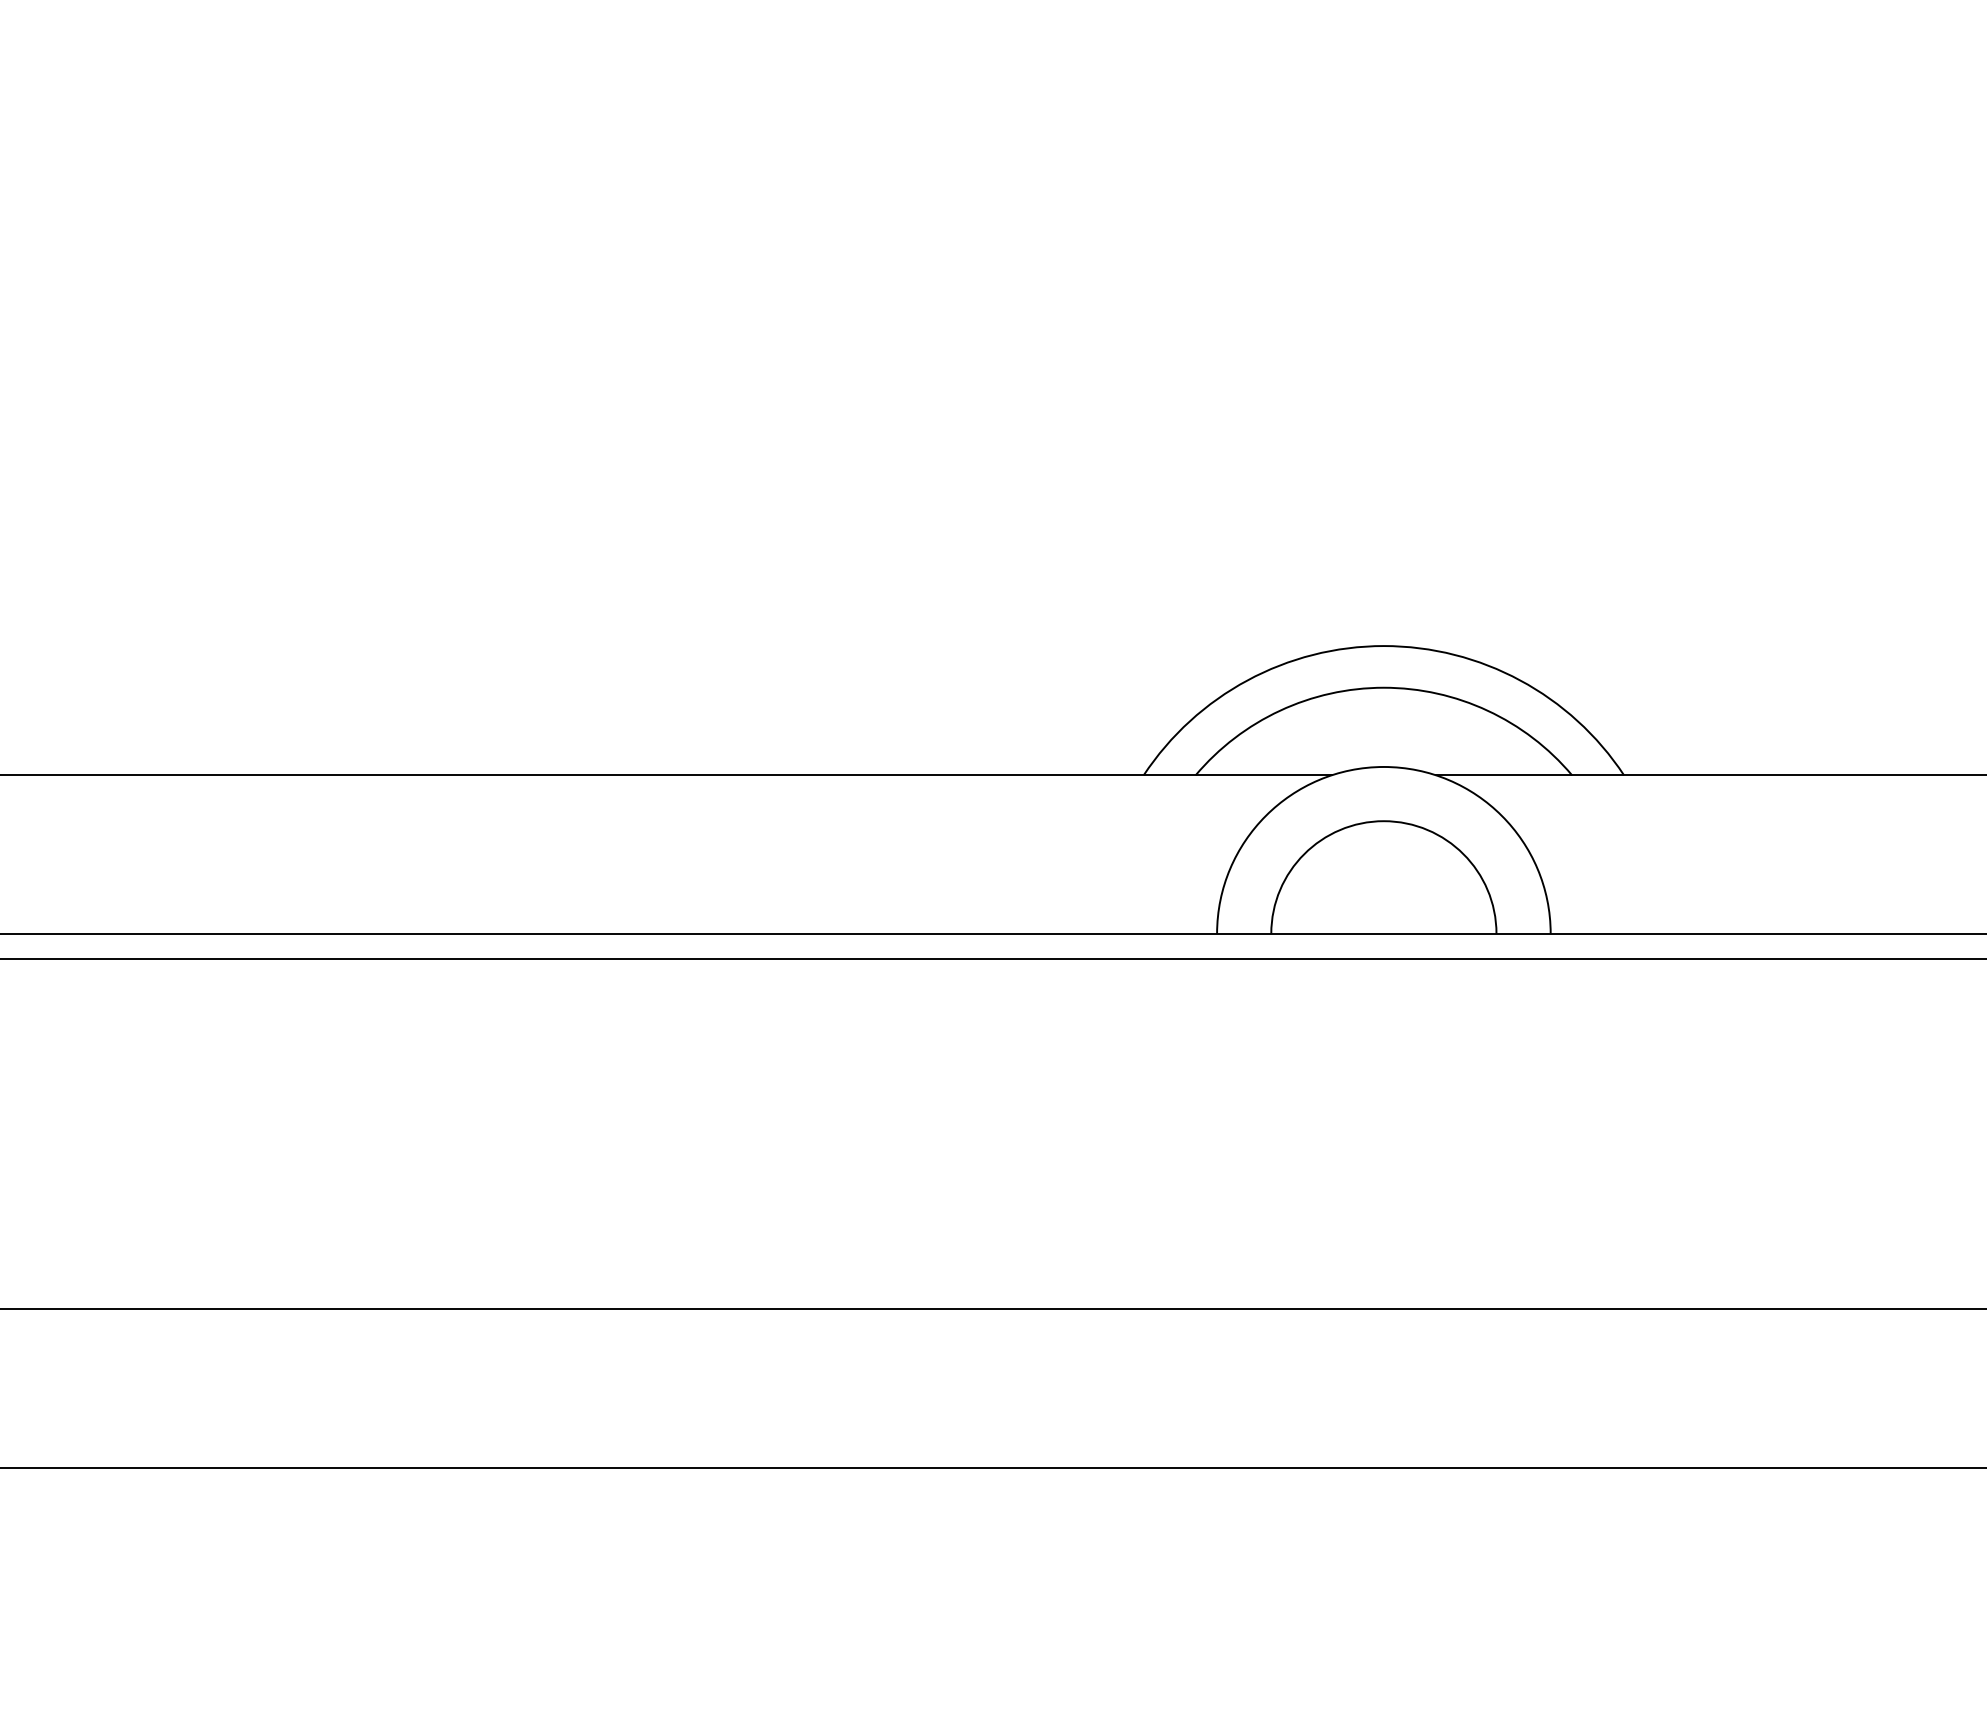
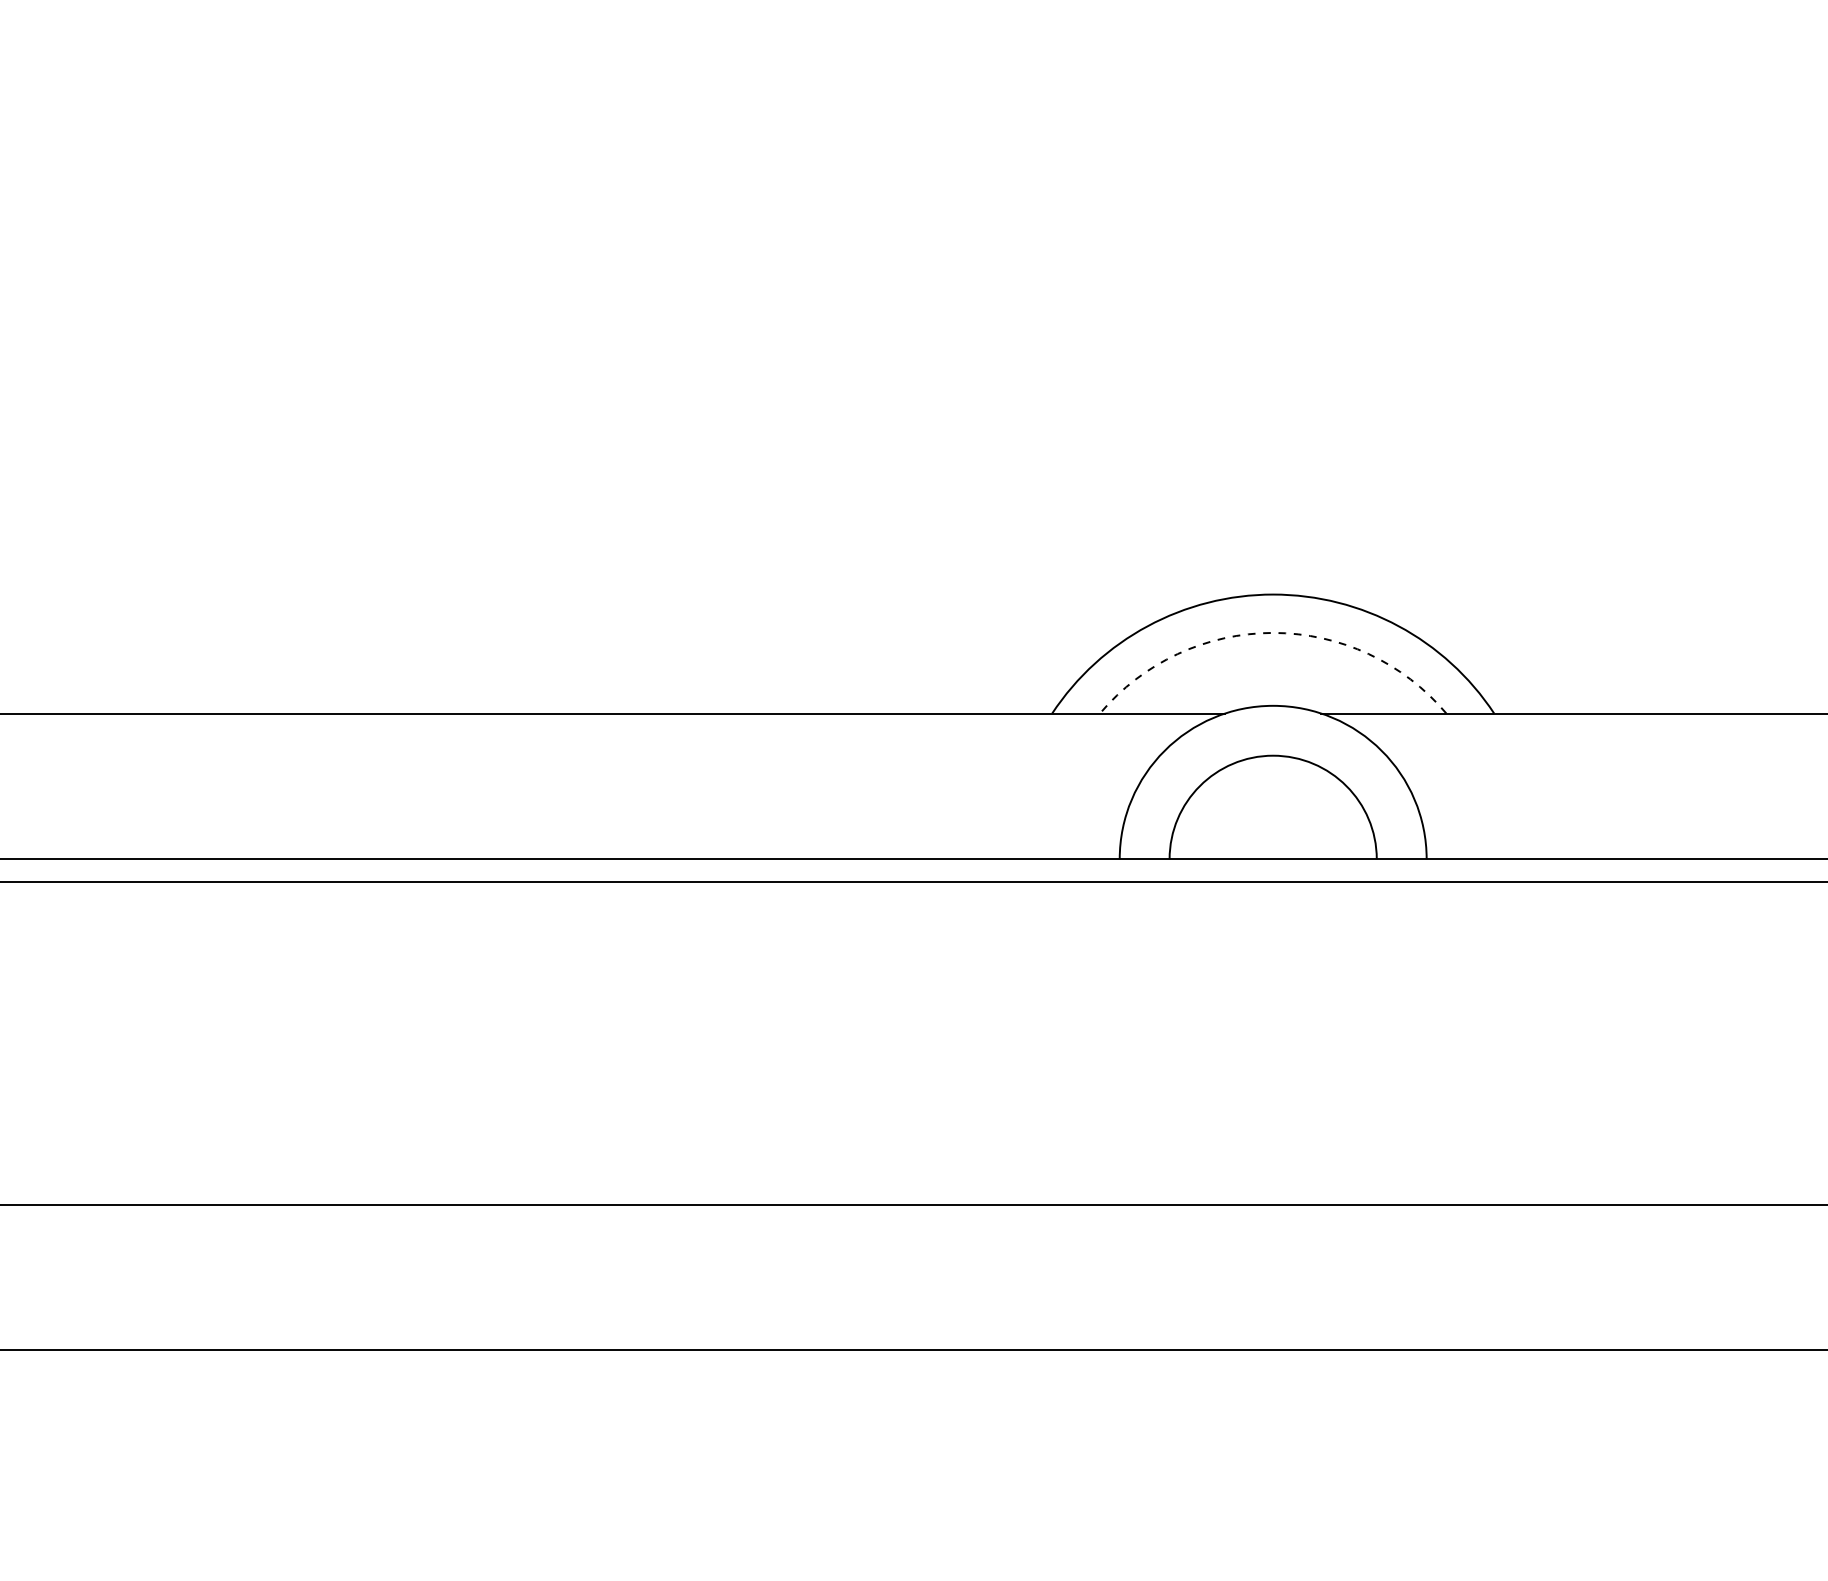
arc: (1383, 687) -> (1272, 632), solid -> dashed

